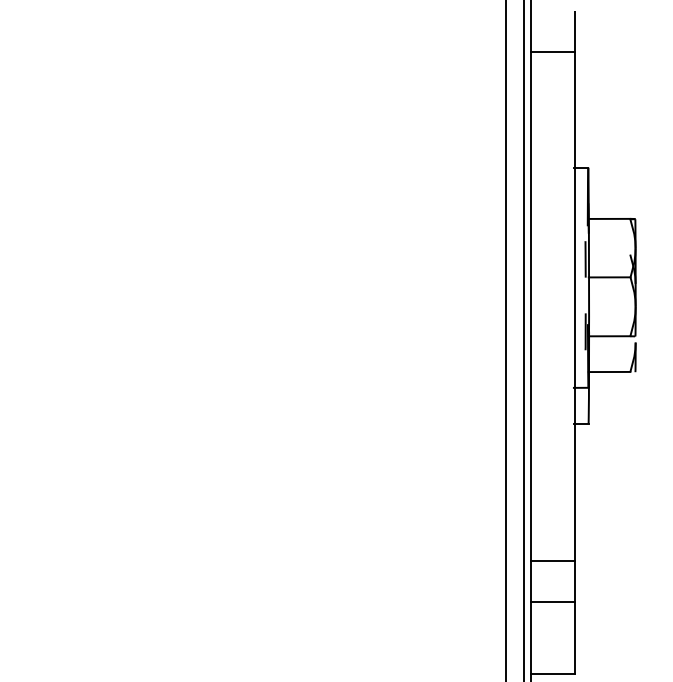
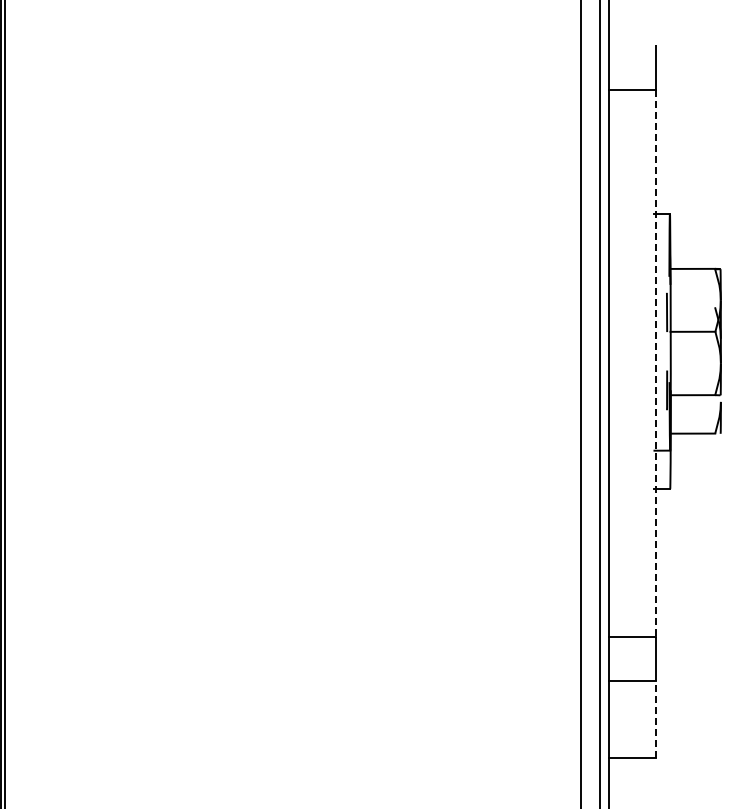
line: (574, 306) -> (655, 363), solid -> dashed
line: (574, 637) -> (655, 719), solid -> dashed

